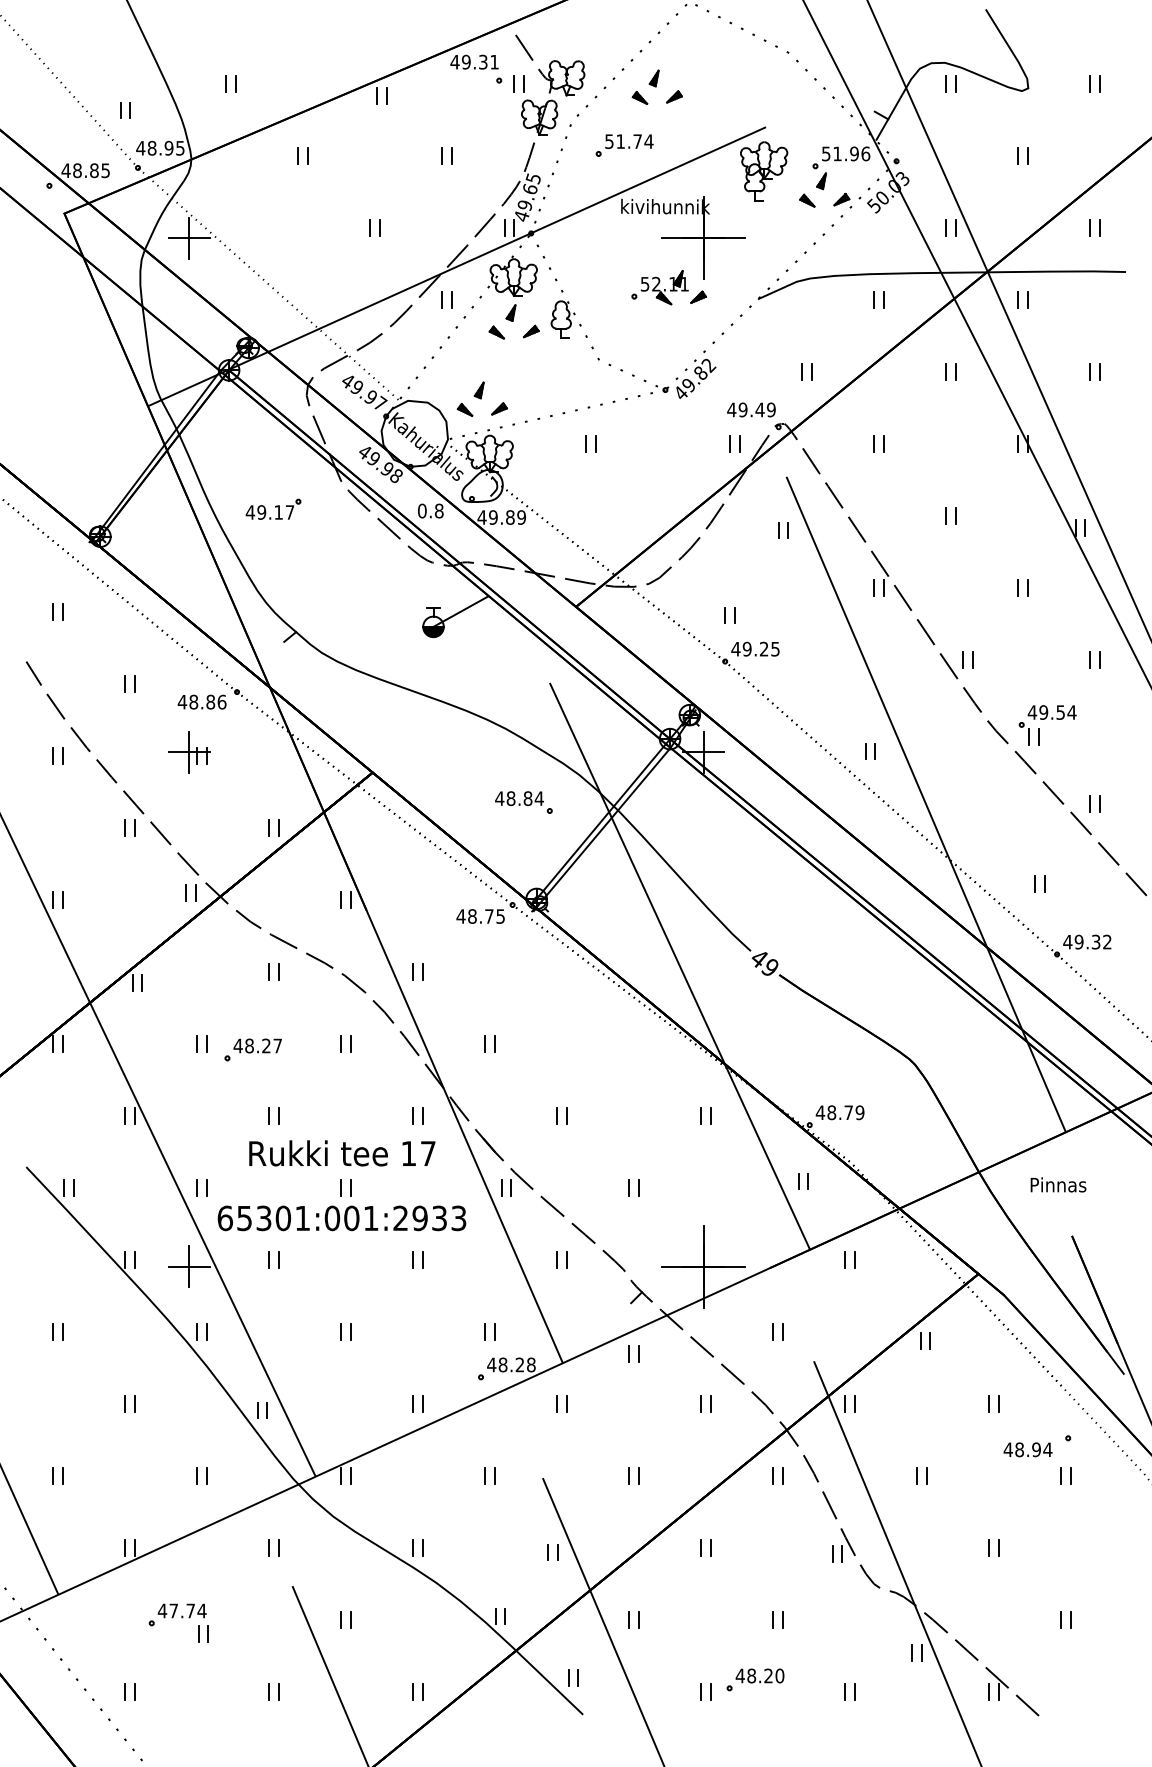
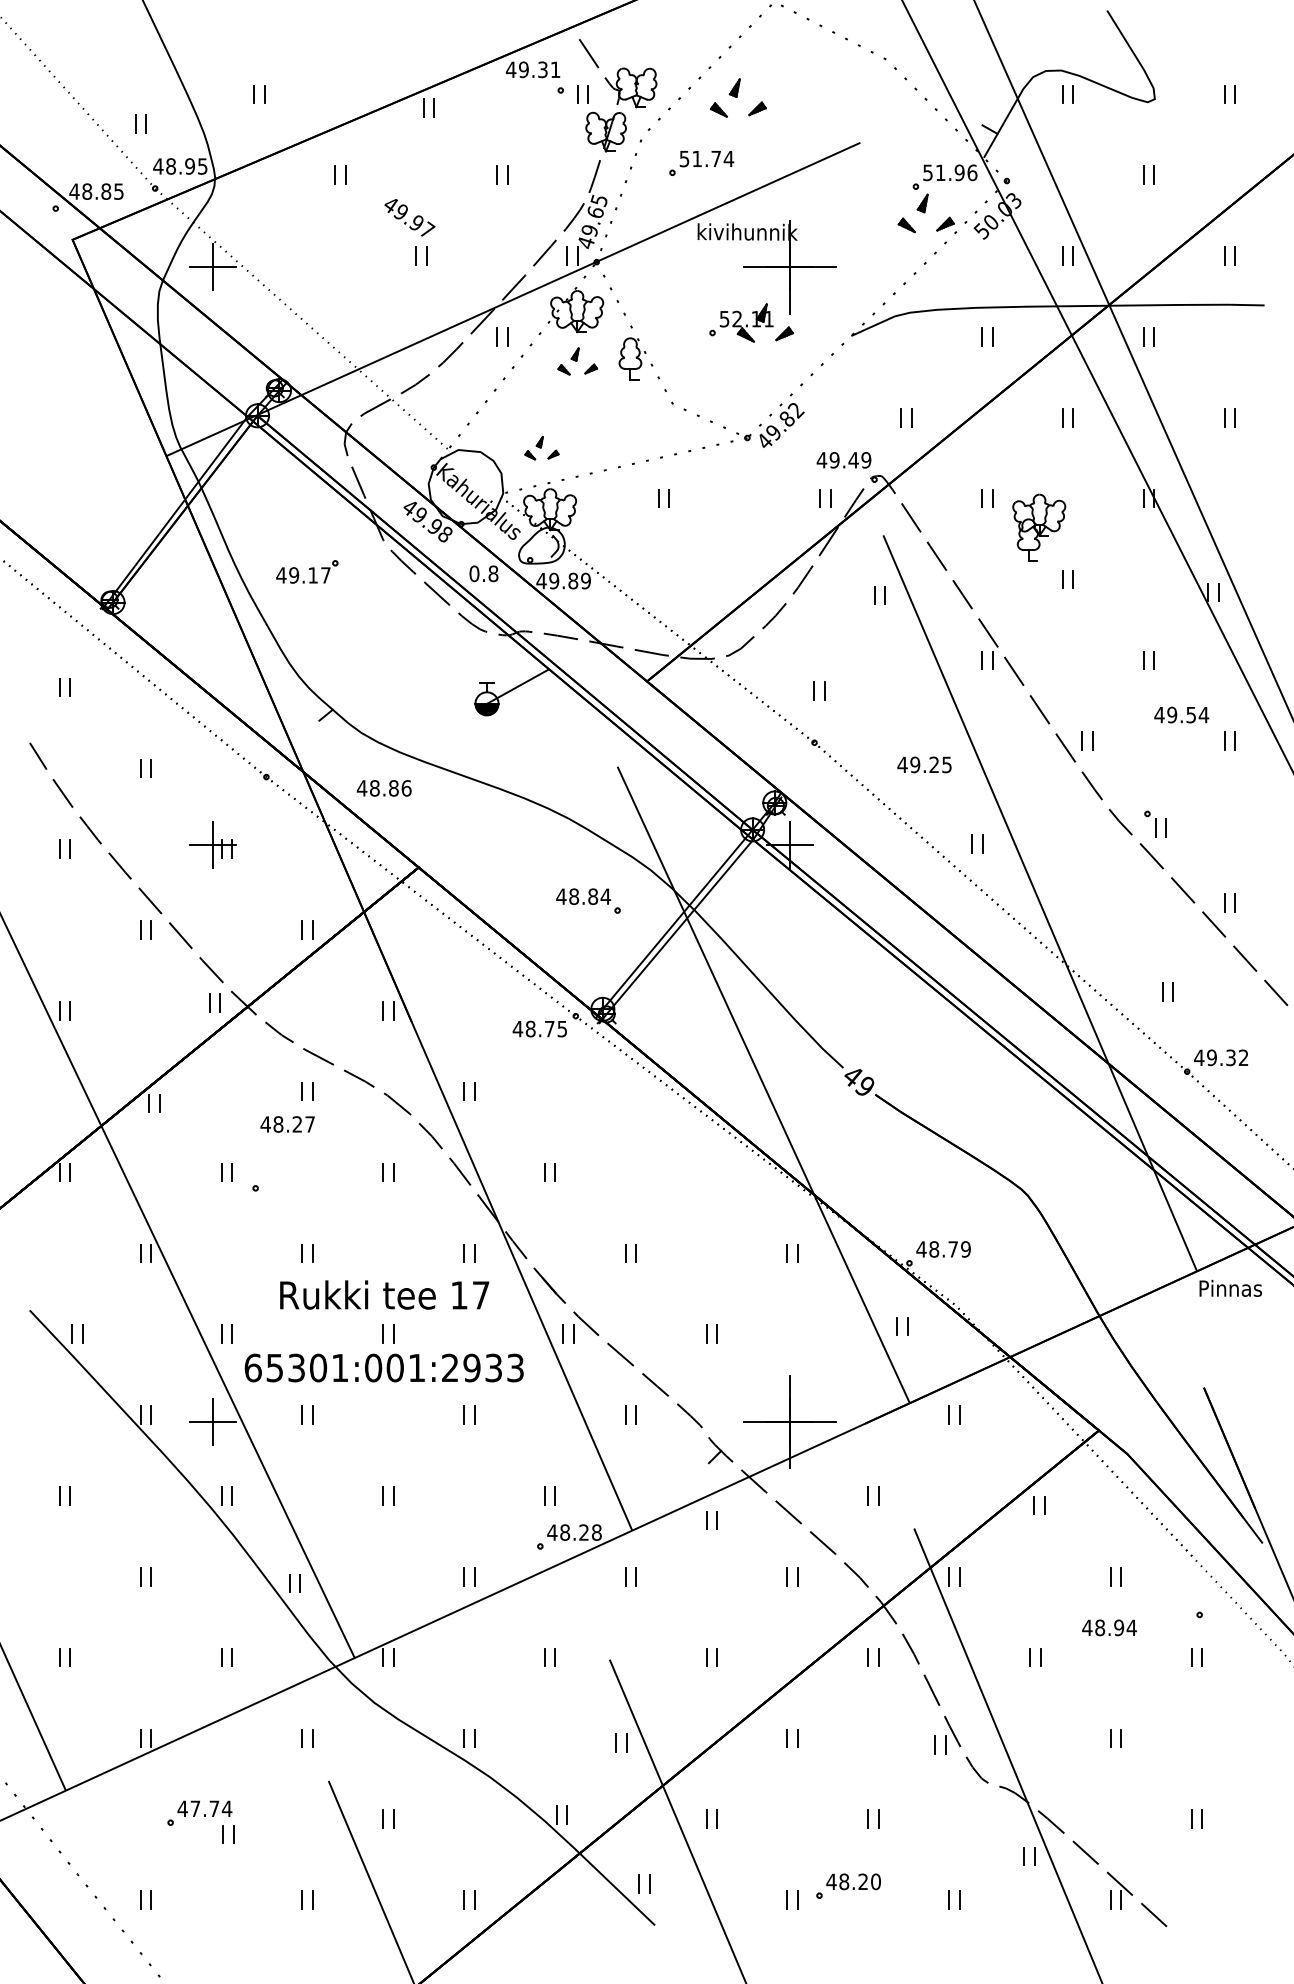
part: (764, 171) -> (1039, 527), moved
part: (514, 321) -> (577, 361), size x0.7
text: (364, 392) -> (409, 217), moved
part: (482, 398) -> (541, 447), size x0.6
text: (755, 648) -> (924, 764), moved
text: (201, 702) -> (383, 788), moved
text: (1052, 712) -> (1181, 714), moved
text: (257, 1046) -> (287, 1124), moved
text: (1058, 1184) -> (1230, 1287), moved
text: (1027, 1449) -> (1109, 1627), moved

